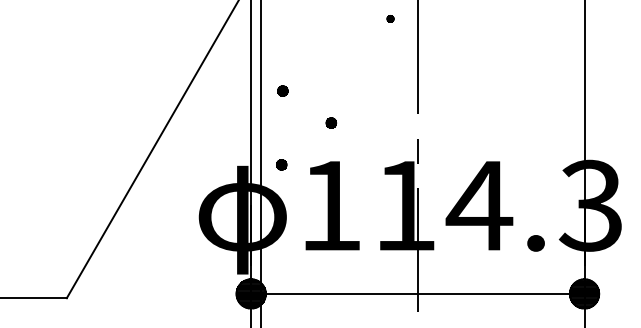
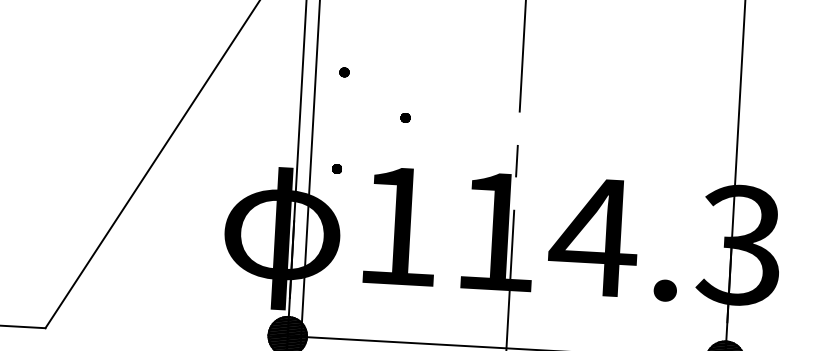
part: (283, 91) -> (344, 72), size x0.62
part: (331, 123) -> (405, 118), size x0.62
part: (281, 164) -> (337, 168), size x0.62

